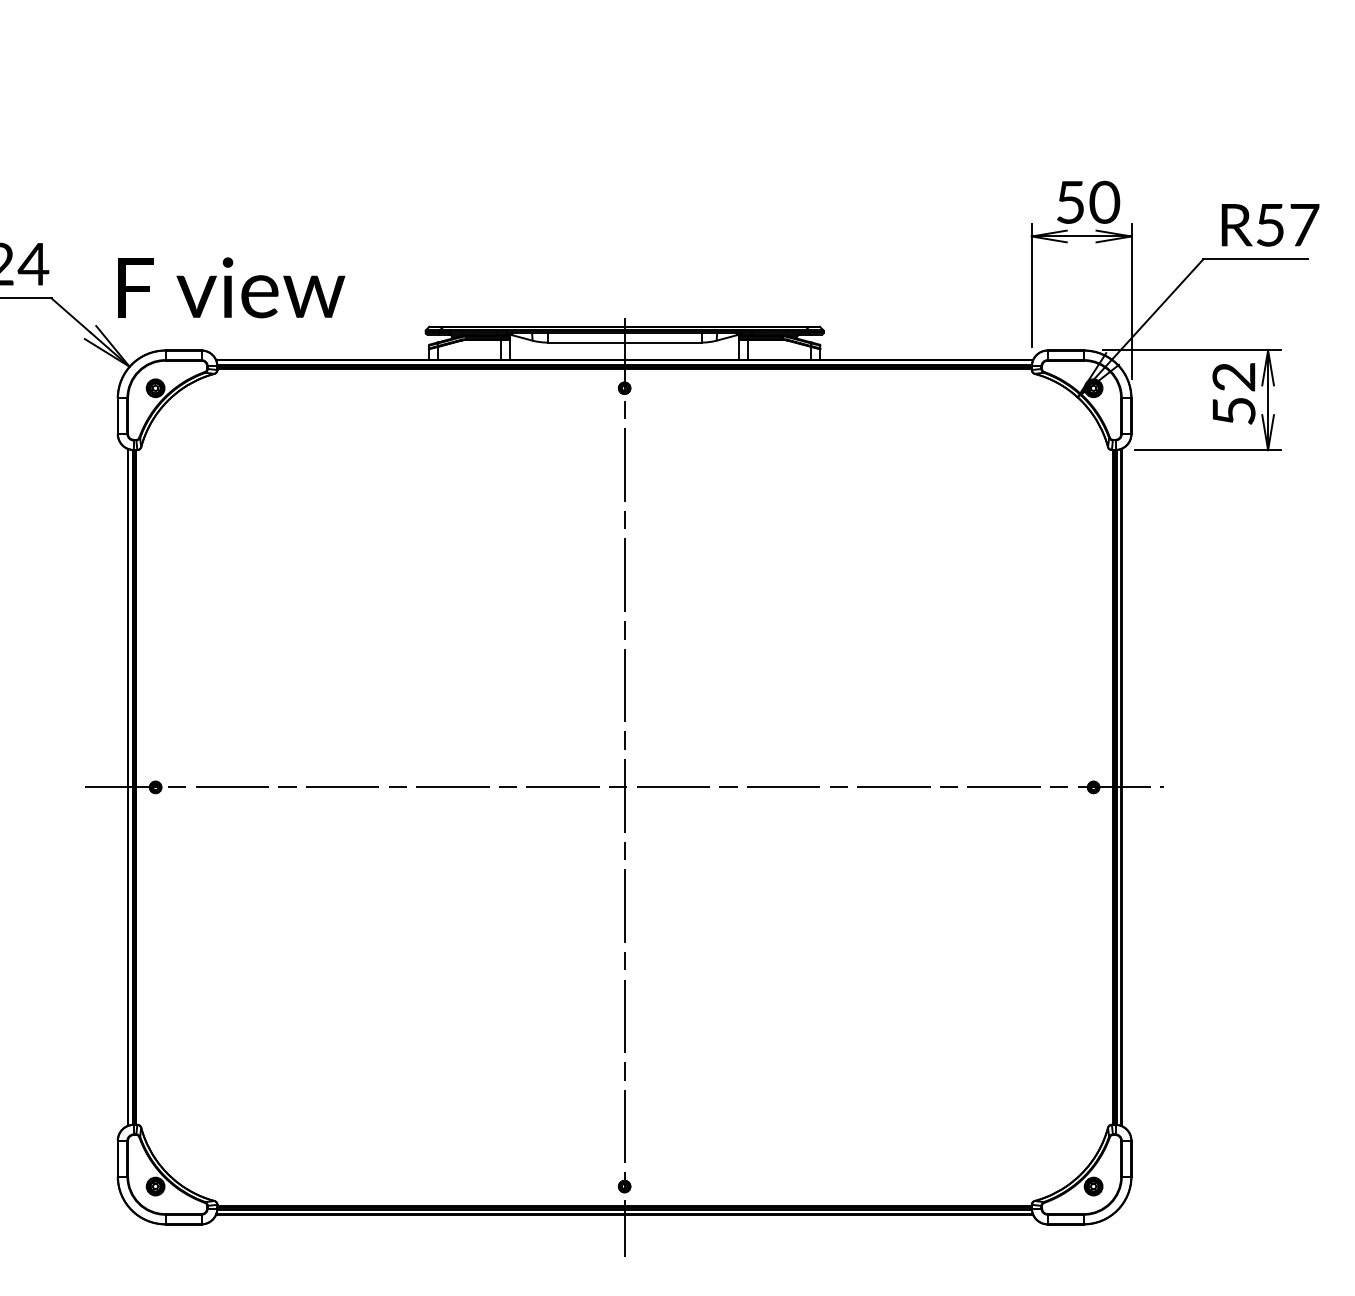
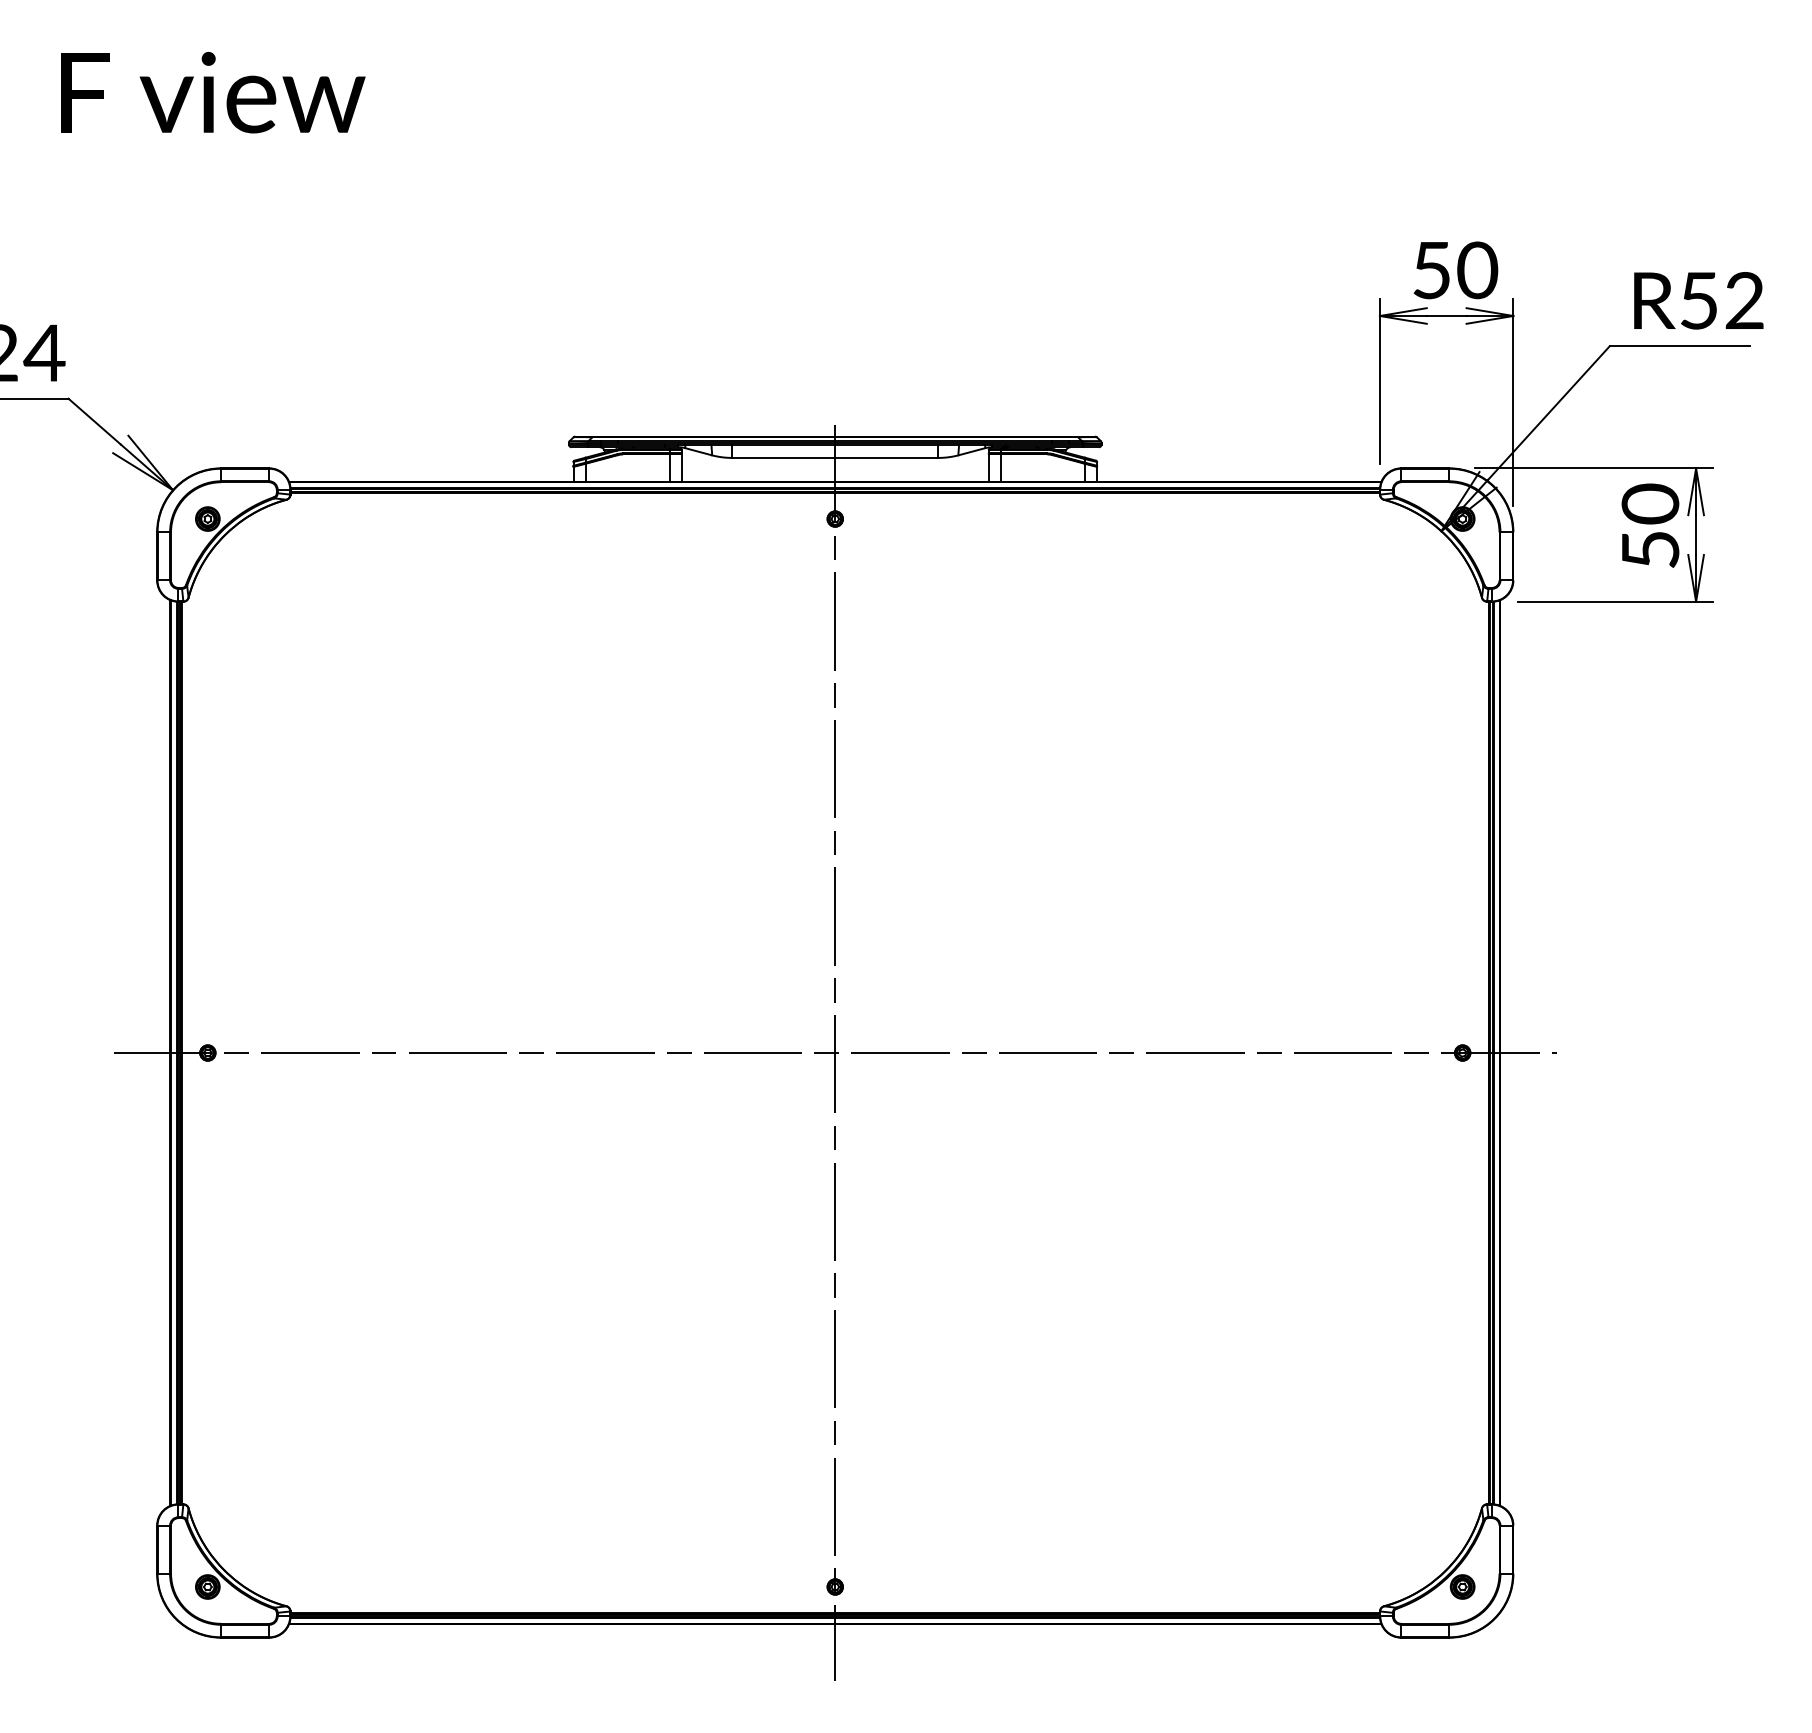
text: (1304, 224) -> (1744, 300), R57 -> R52
text: (231, 287) -> (213, 92), moved
text: (1234, 376) -> (1650, 503), 52 -> 50

